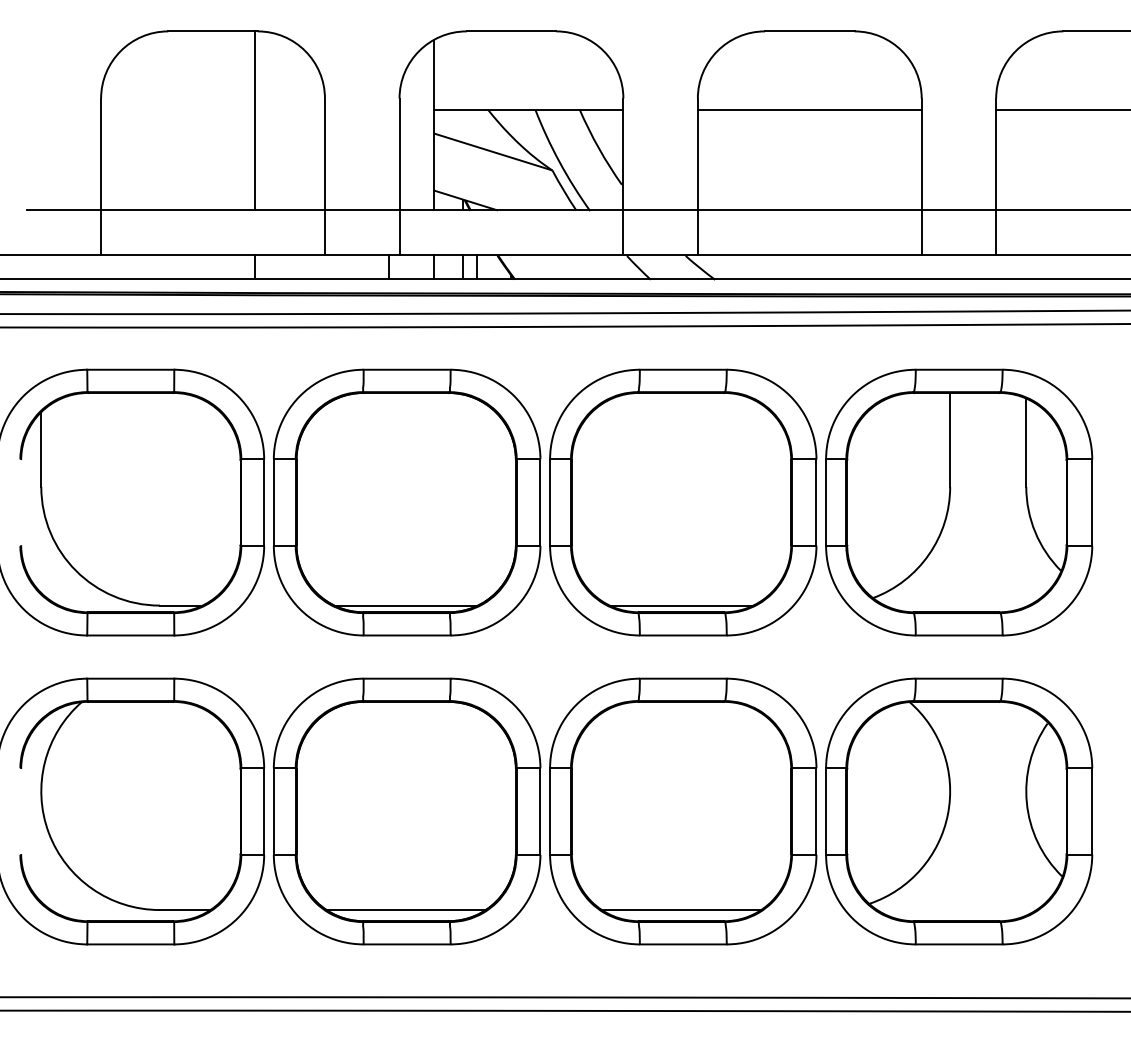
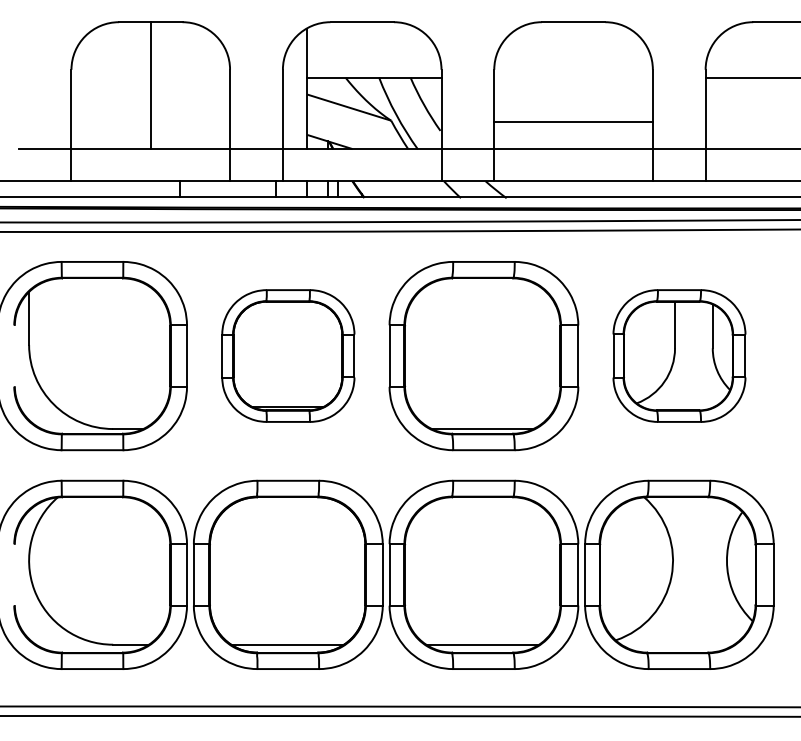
line: (809, 109) -> (573, 121), moved
line: (254, 120) -> (150, 85), moved
part: (407, 502) -> (288, 355), size x0.7
part: (959, 502) -> (679, 355), size x0.7

